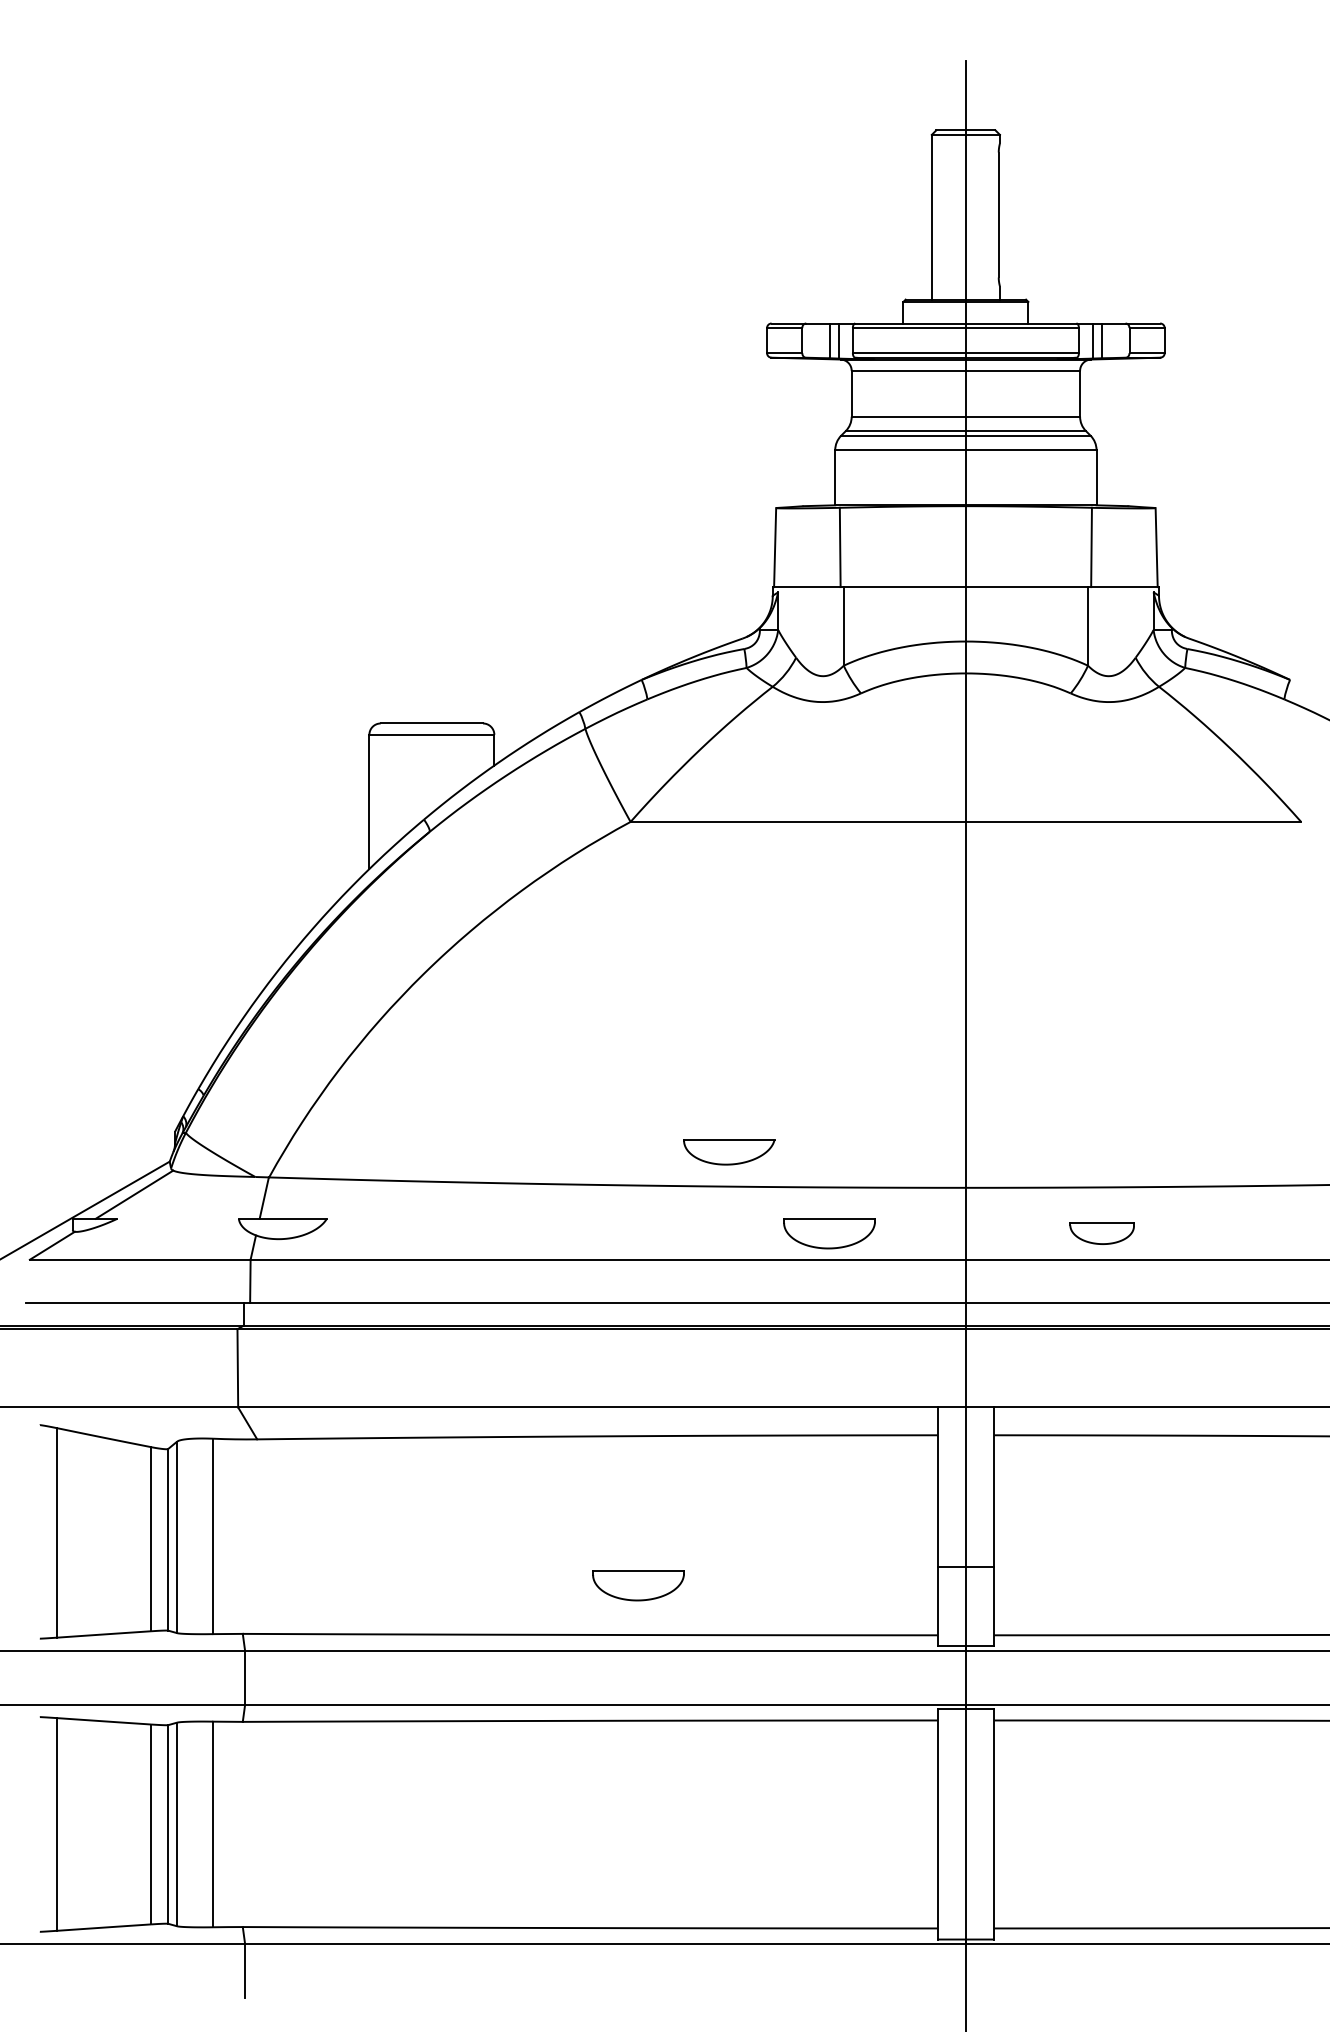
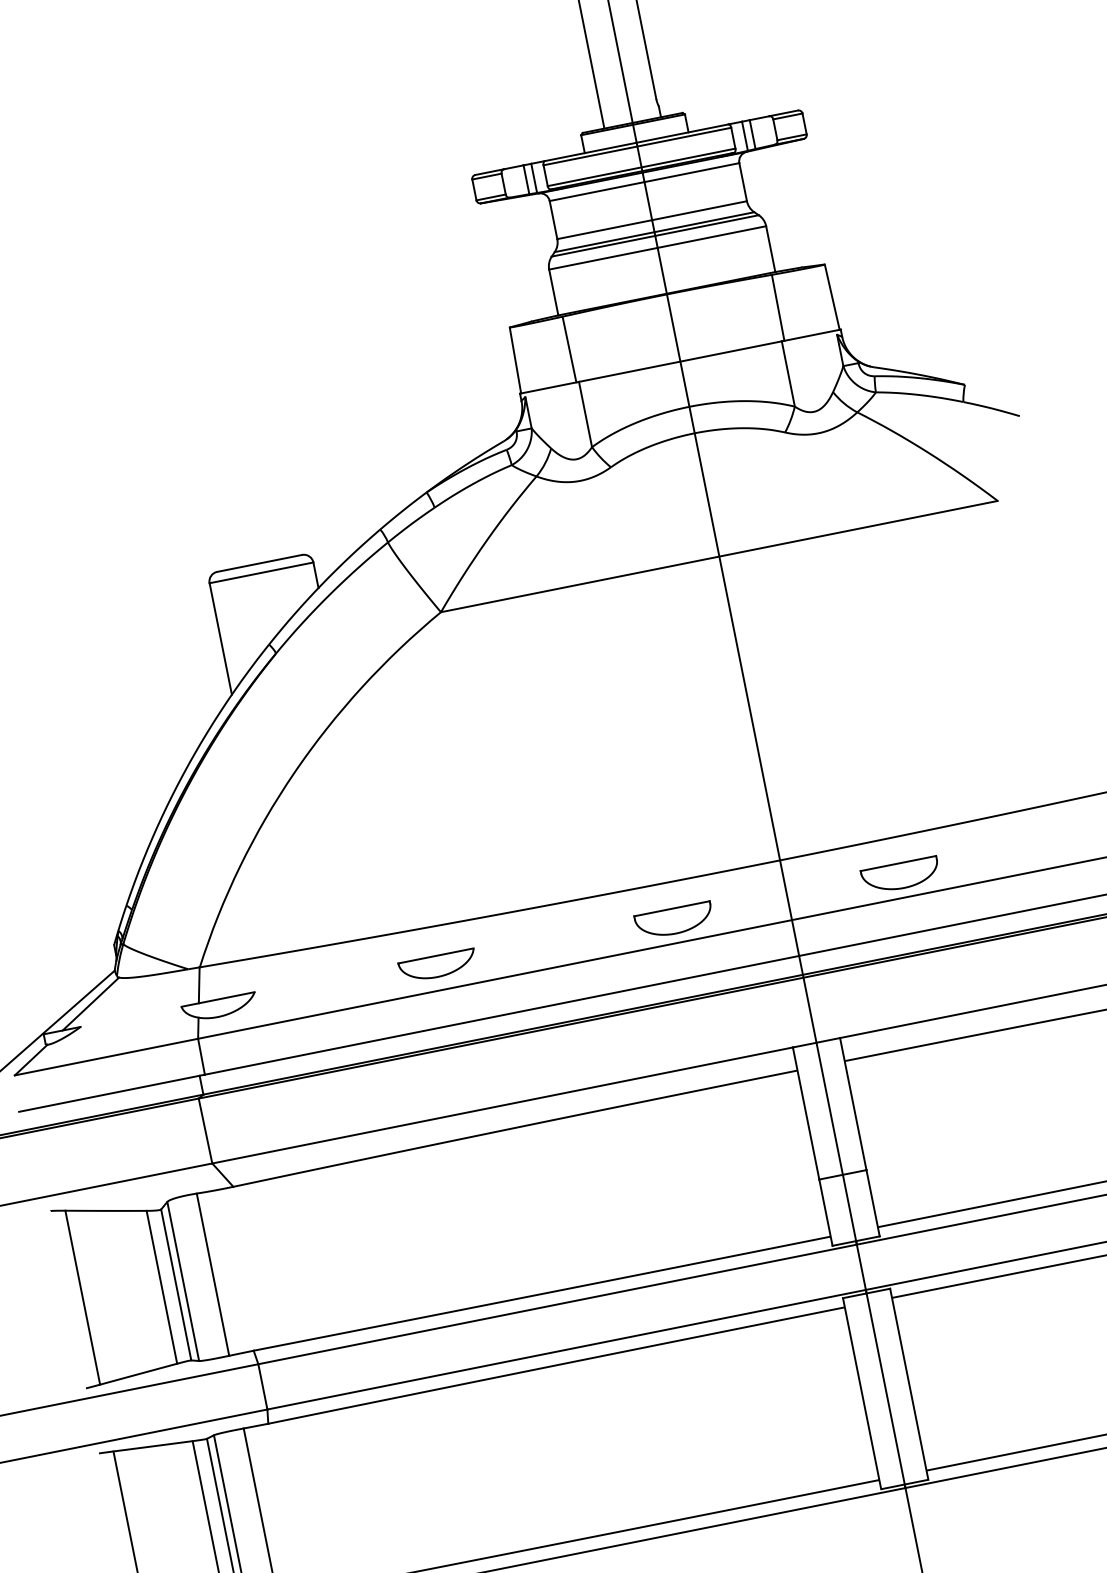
part: (729, 1152) -> (438, 966), moved
part: (1101, 1233) -> (900, 875), size x1.43
part: (638, 1585) -> (574, 1244), removed

